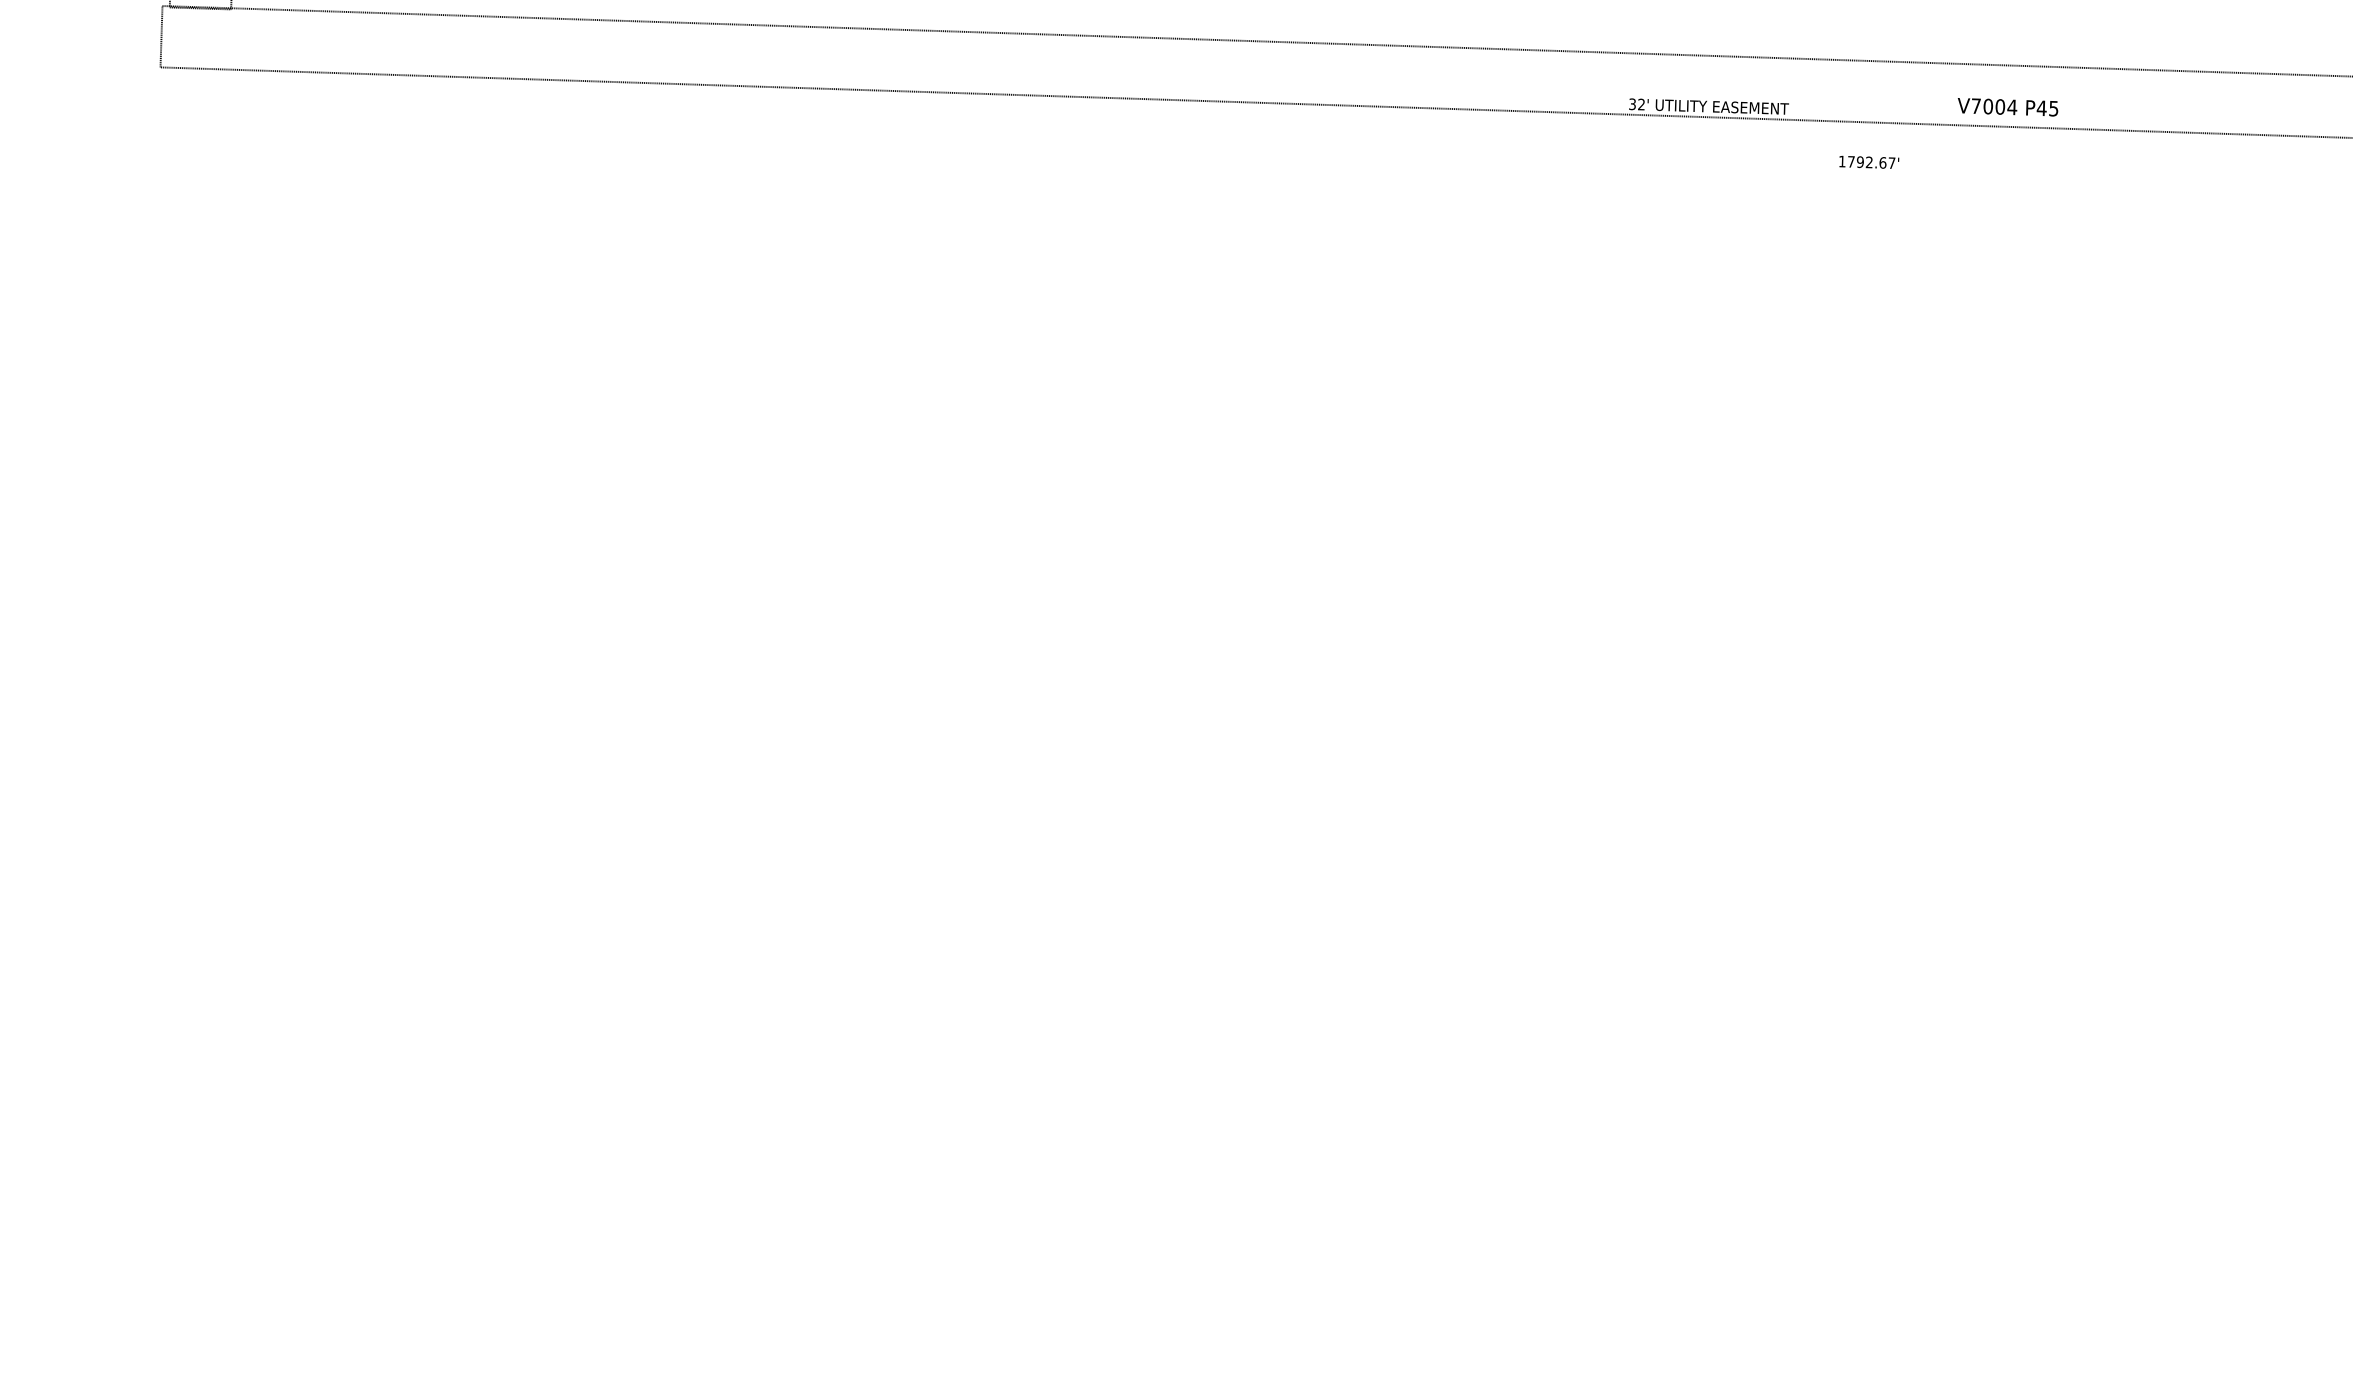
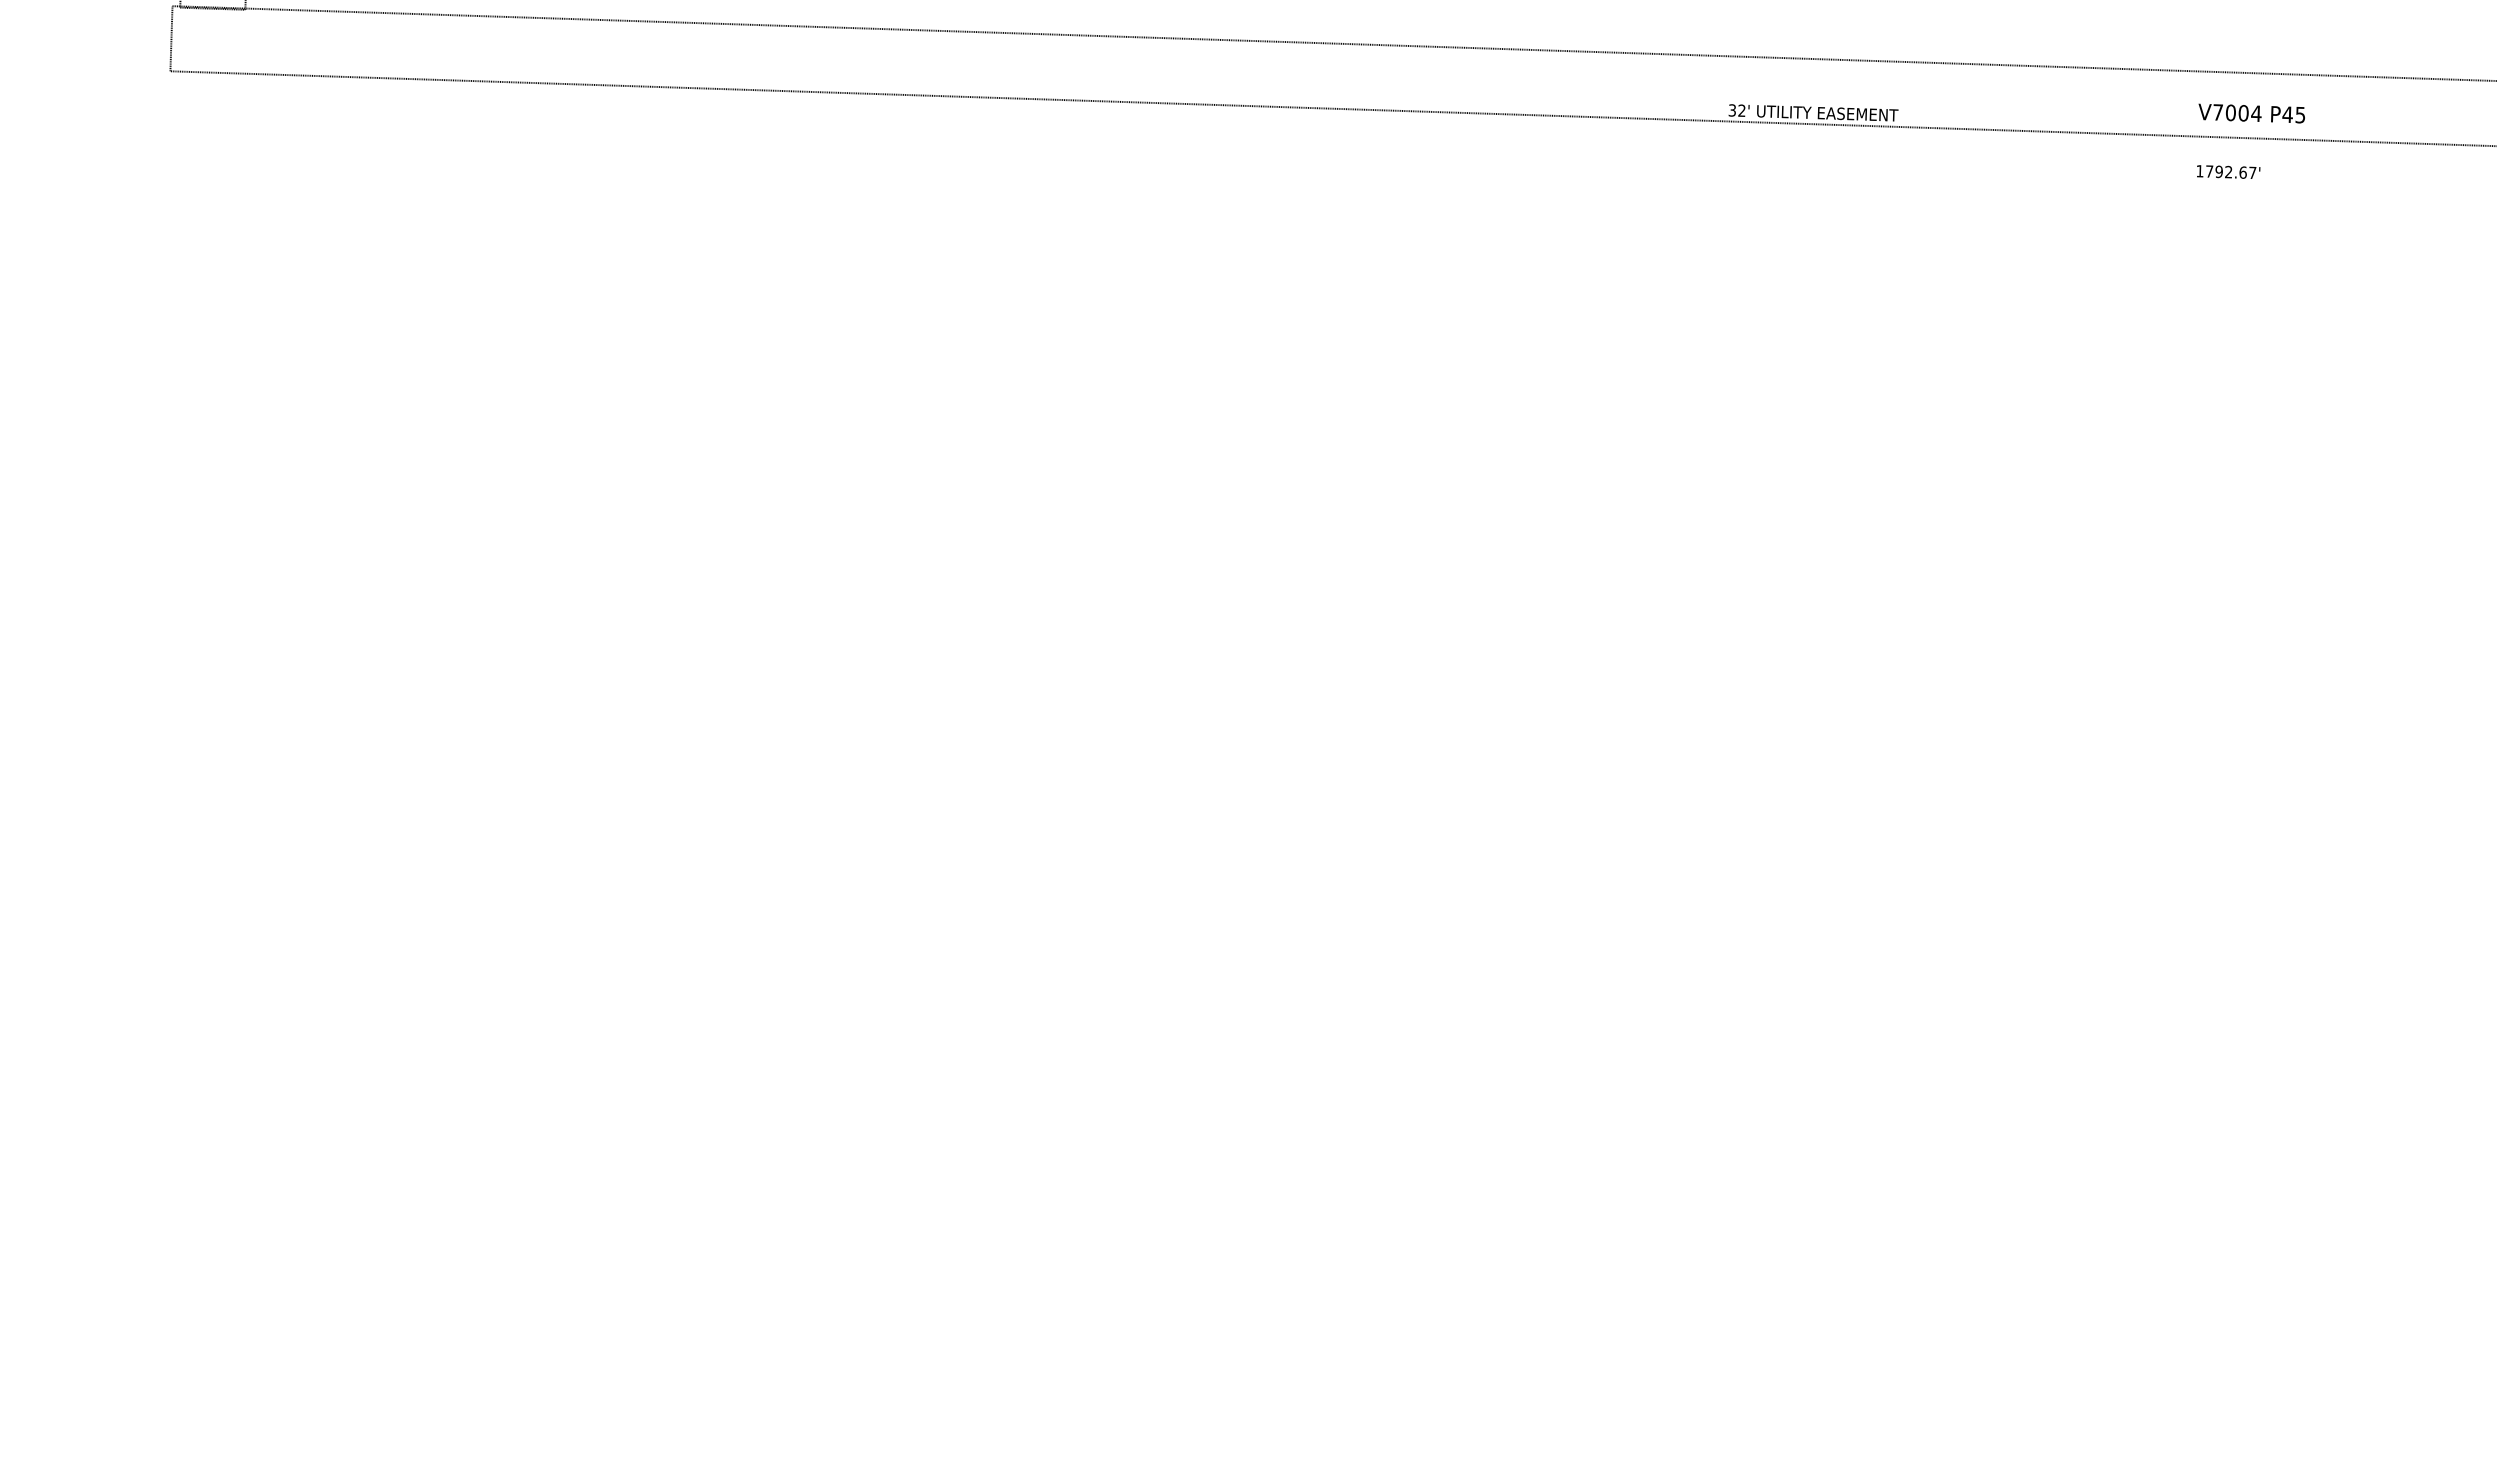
text: (2007, 107) -> (2251, 113), moved
text: (1869, 161) -> (2228, 171), moved

